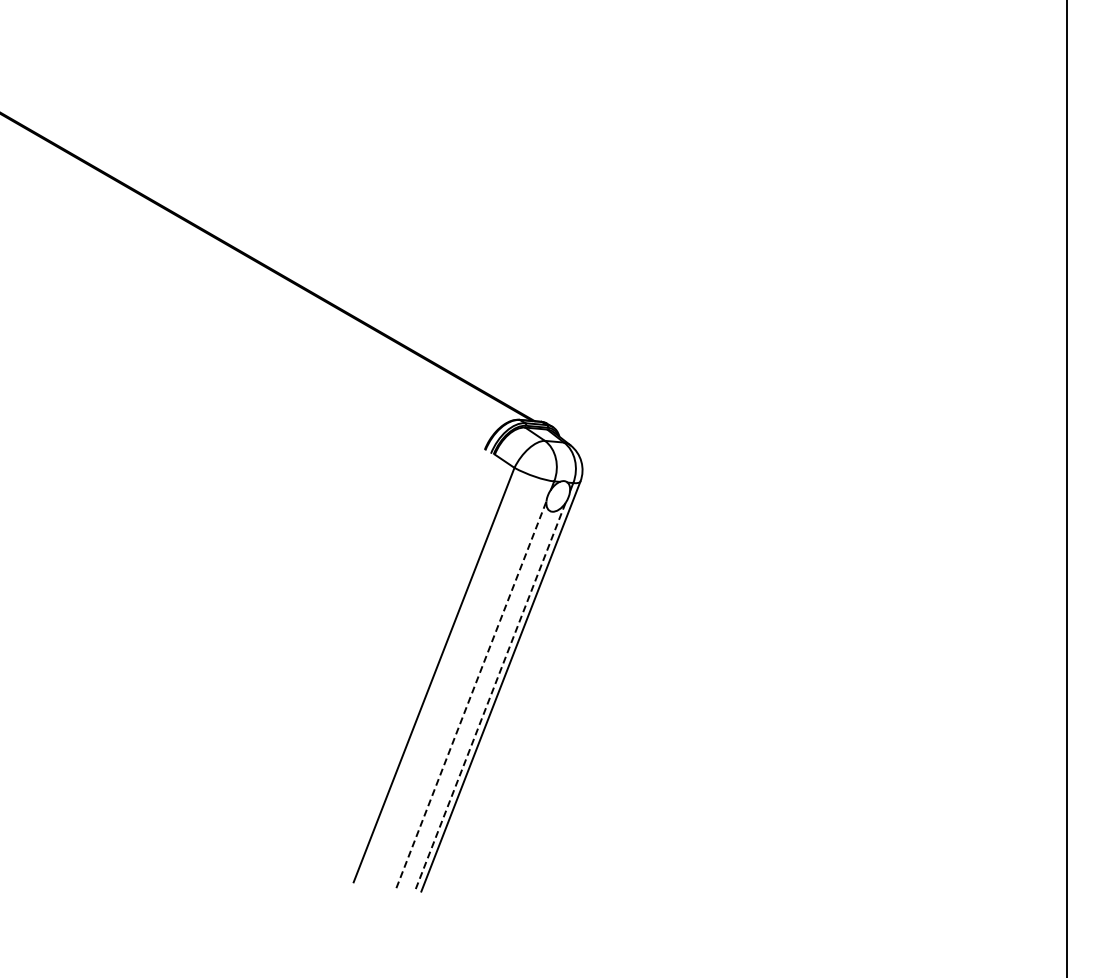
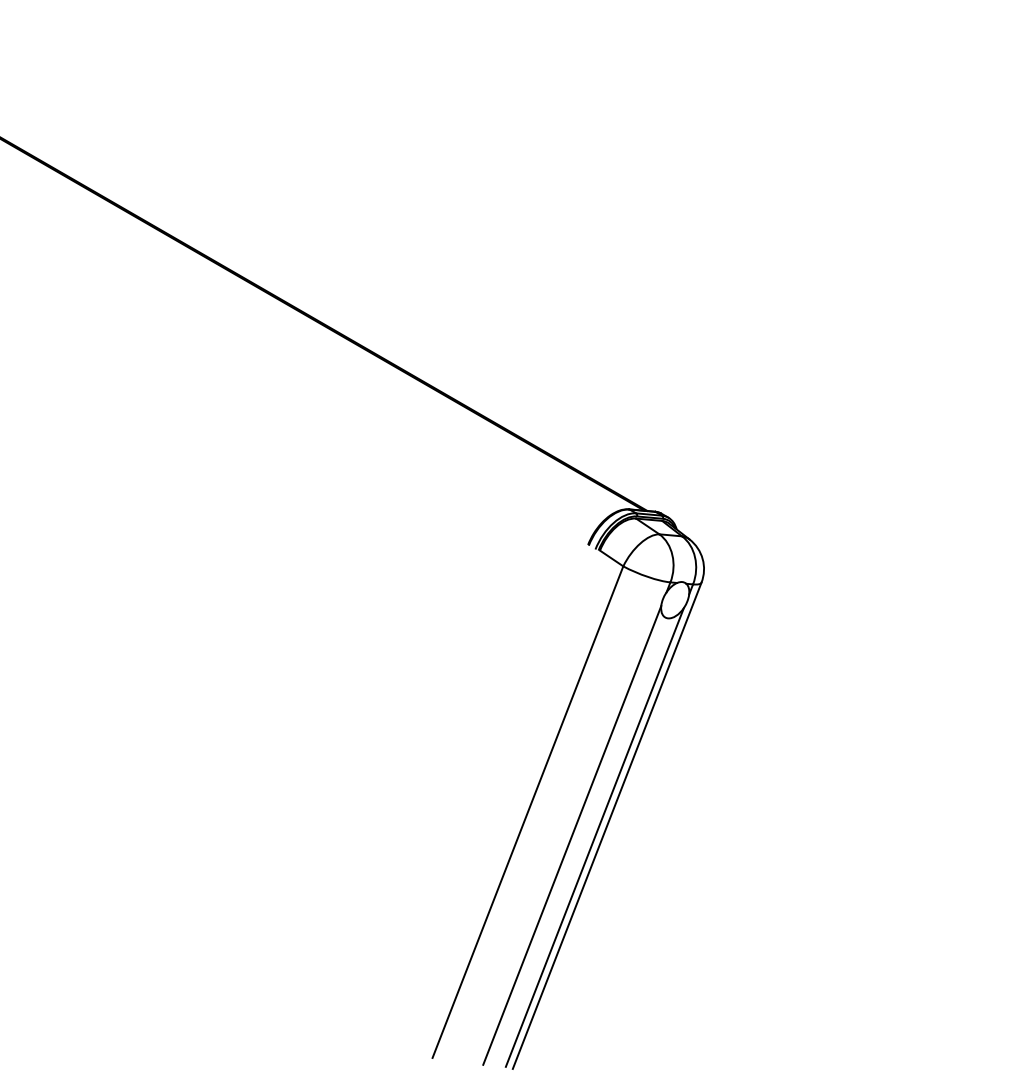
line: (471, 694) -> (572, 835), dashed -> solid
line: (490, 696) -> (594, 837), dashed -> solid

